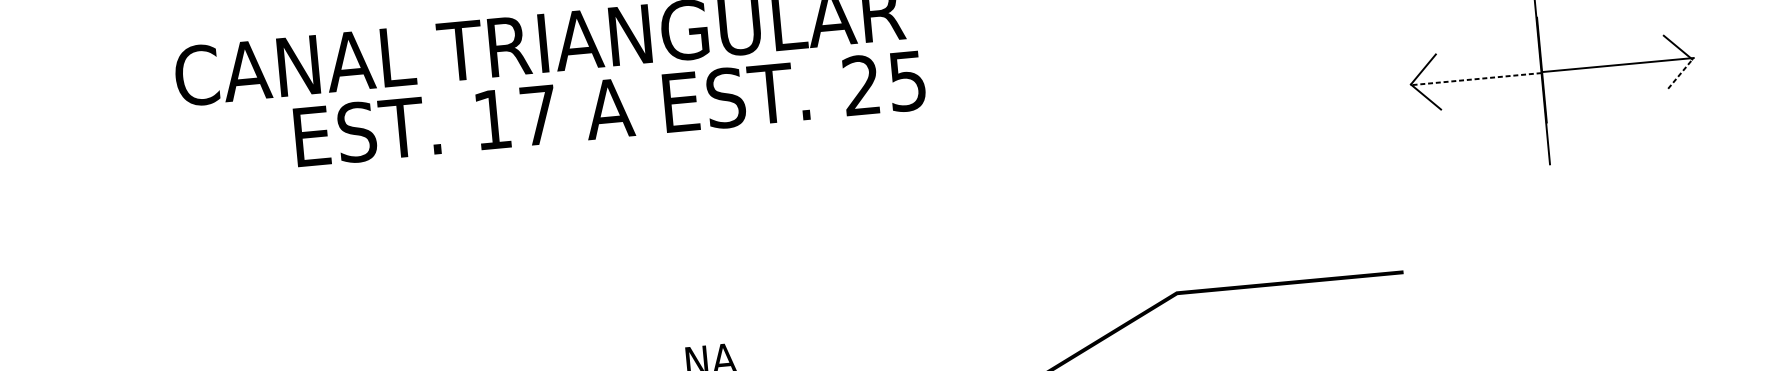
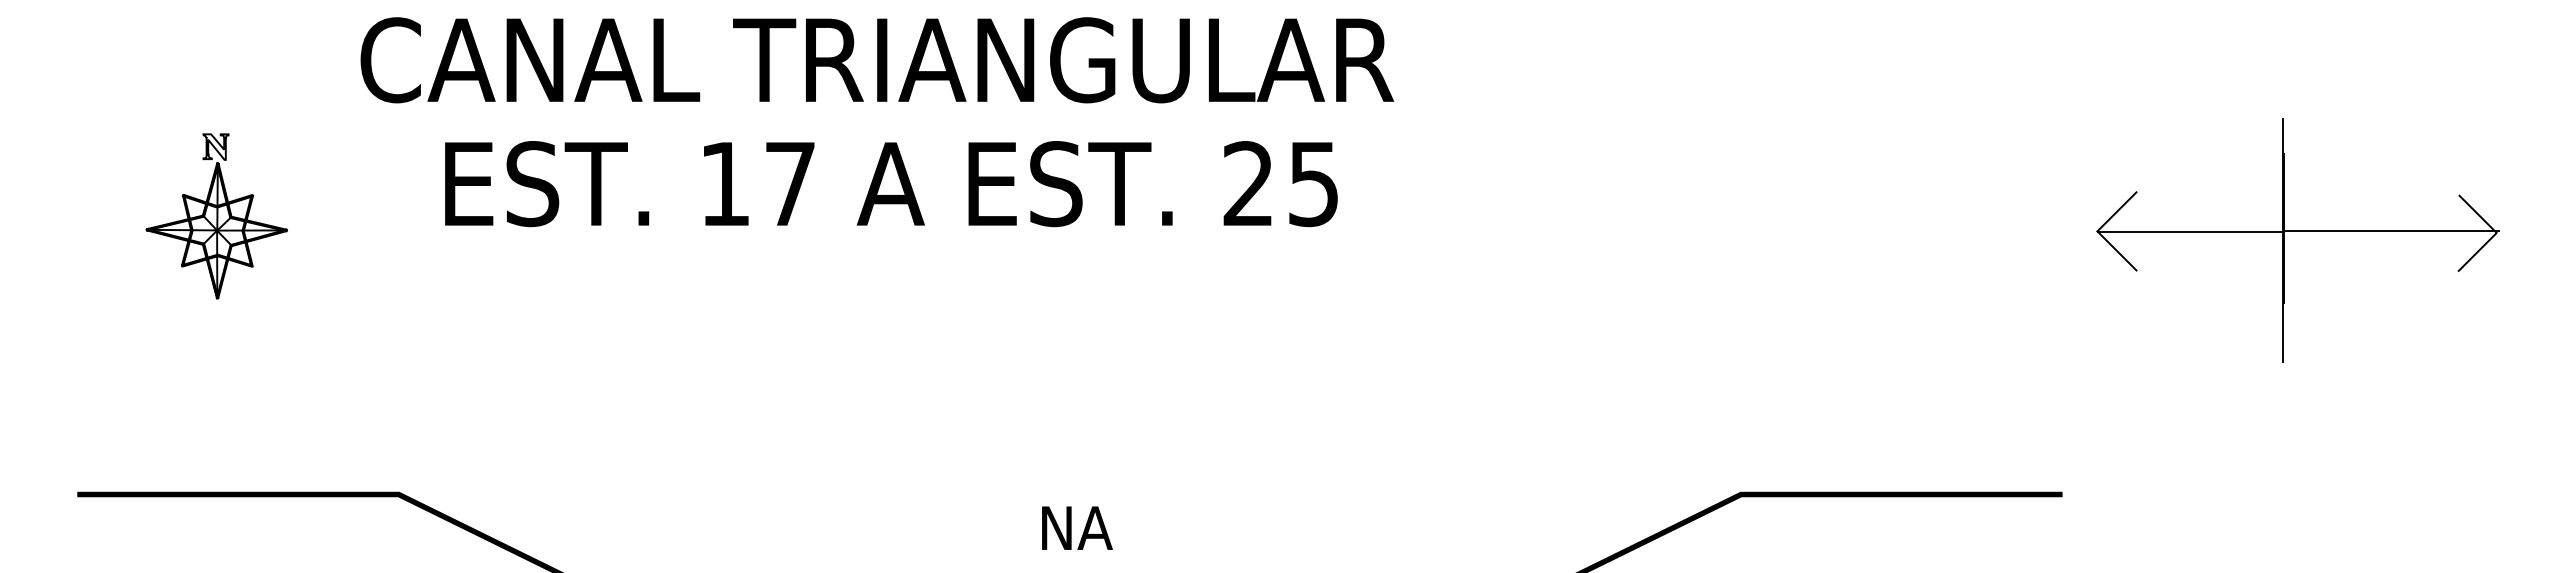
line: (1680, 74) -> (2477, 252), dashed -> solid
line: (1475, 79) -> (2189, 232), dashed -> solid
text: (610, 109) -> (891, 184), moved
part: (84, 197) -> (216, 216), added

